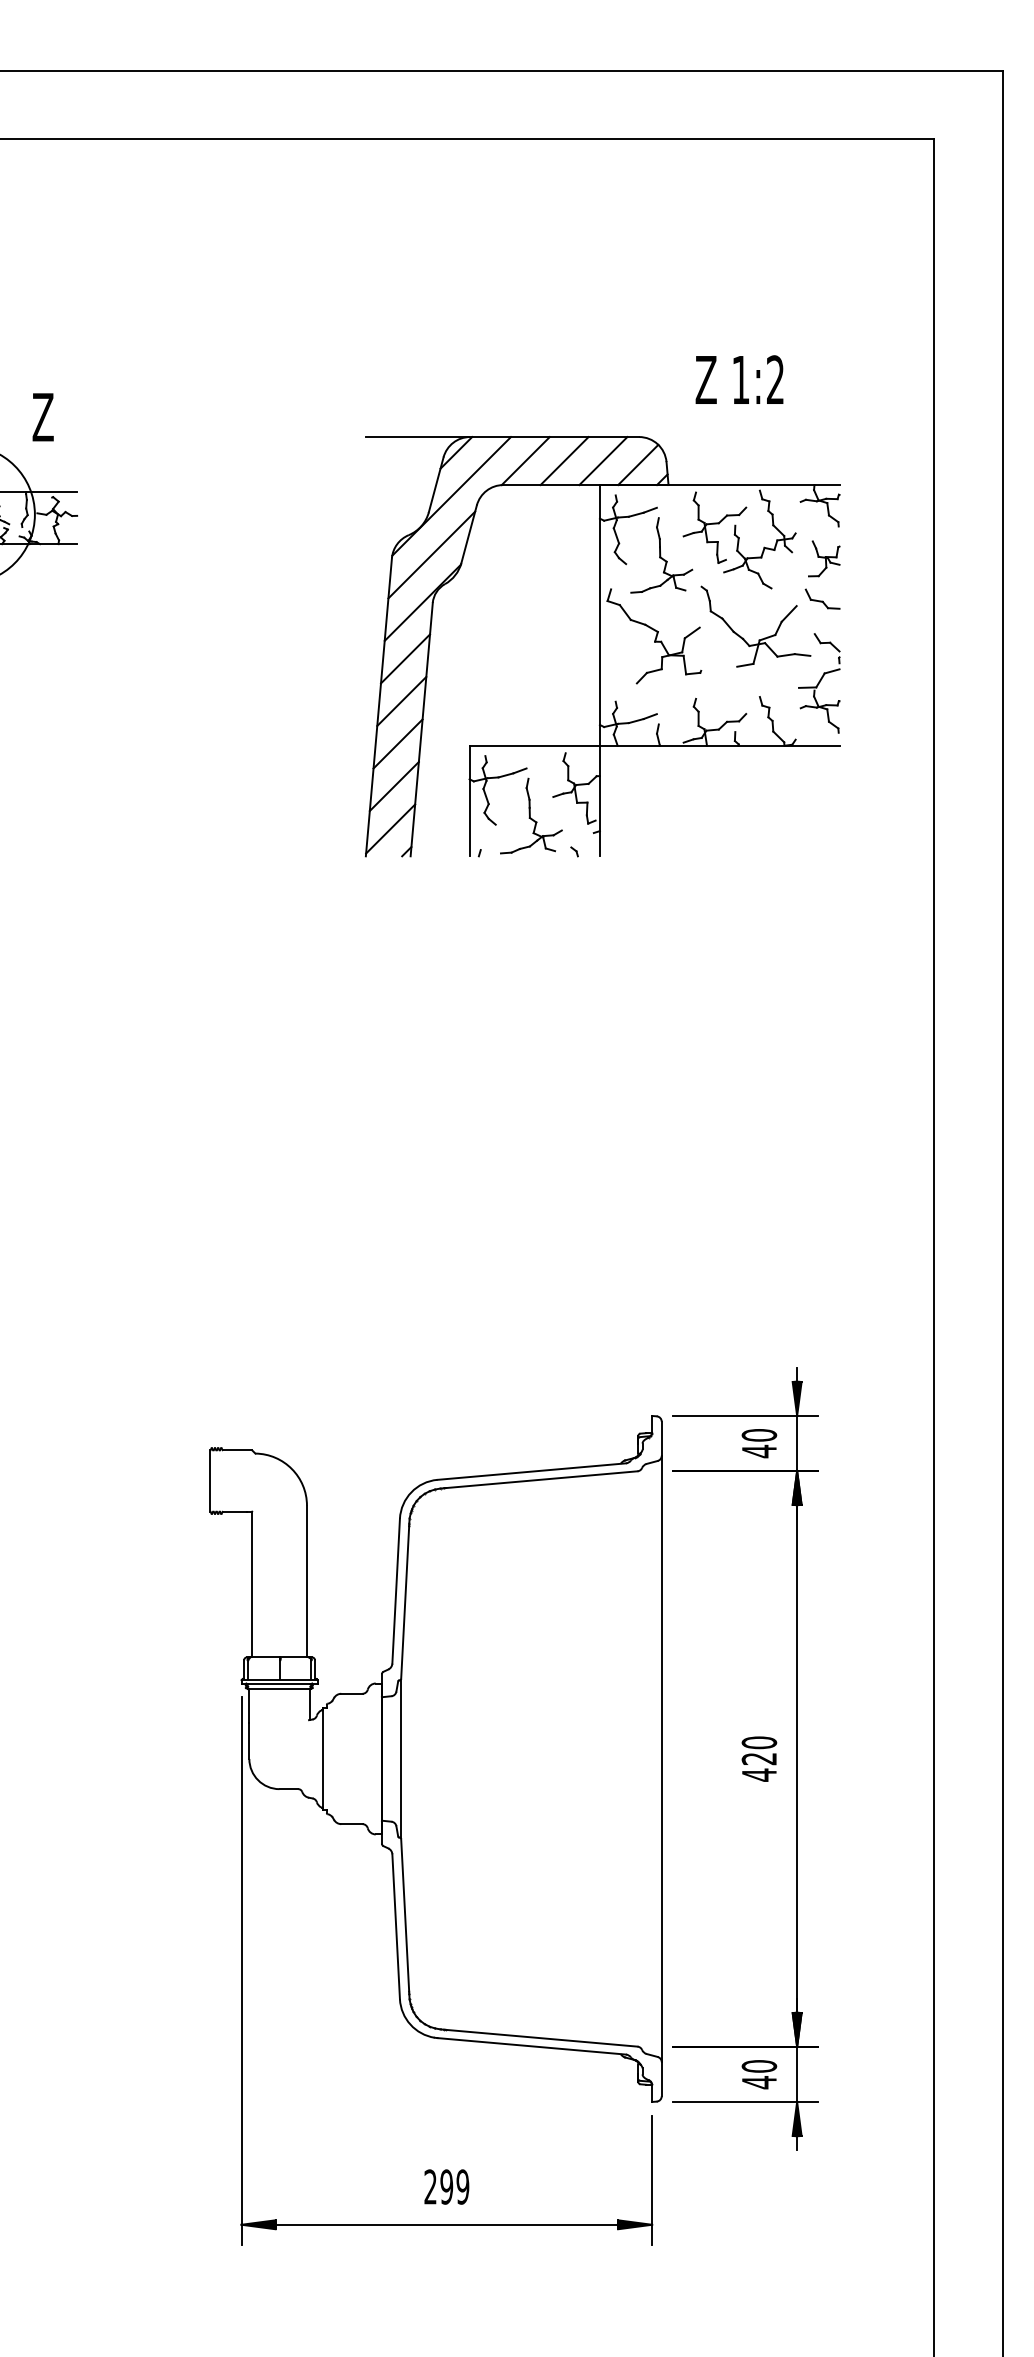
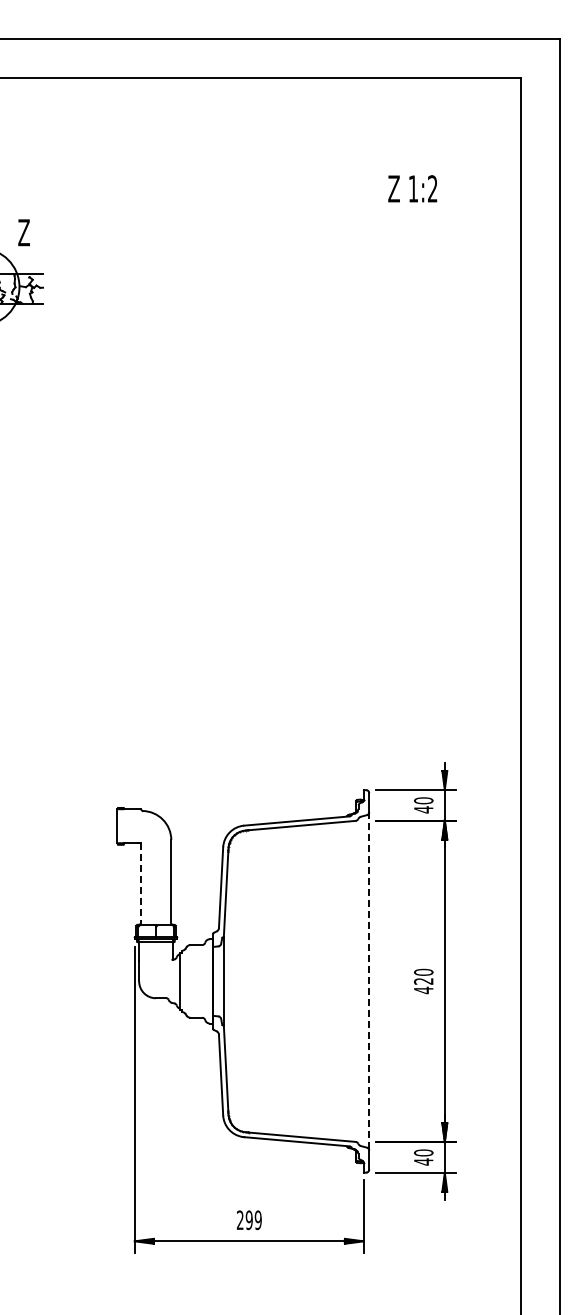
text: (739, 379) -> (412, 188), moved
part: (603, 646) -> (336, 360), removed
line: (251, 1585) -> (140, 884), solid -> dashed
line: (662, 1759) -> (369, 981), solid -> dashed

